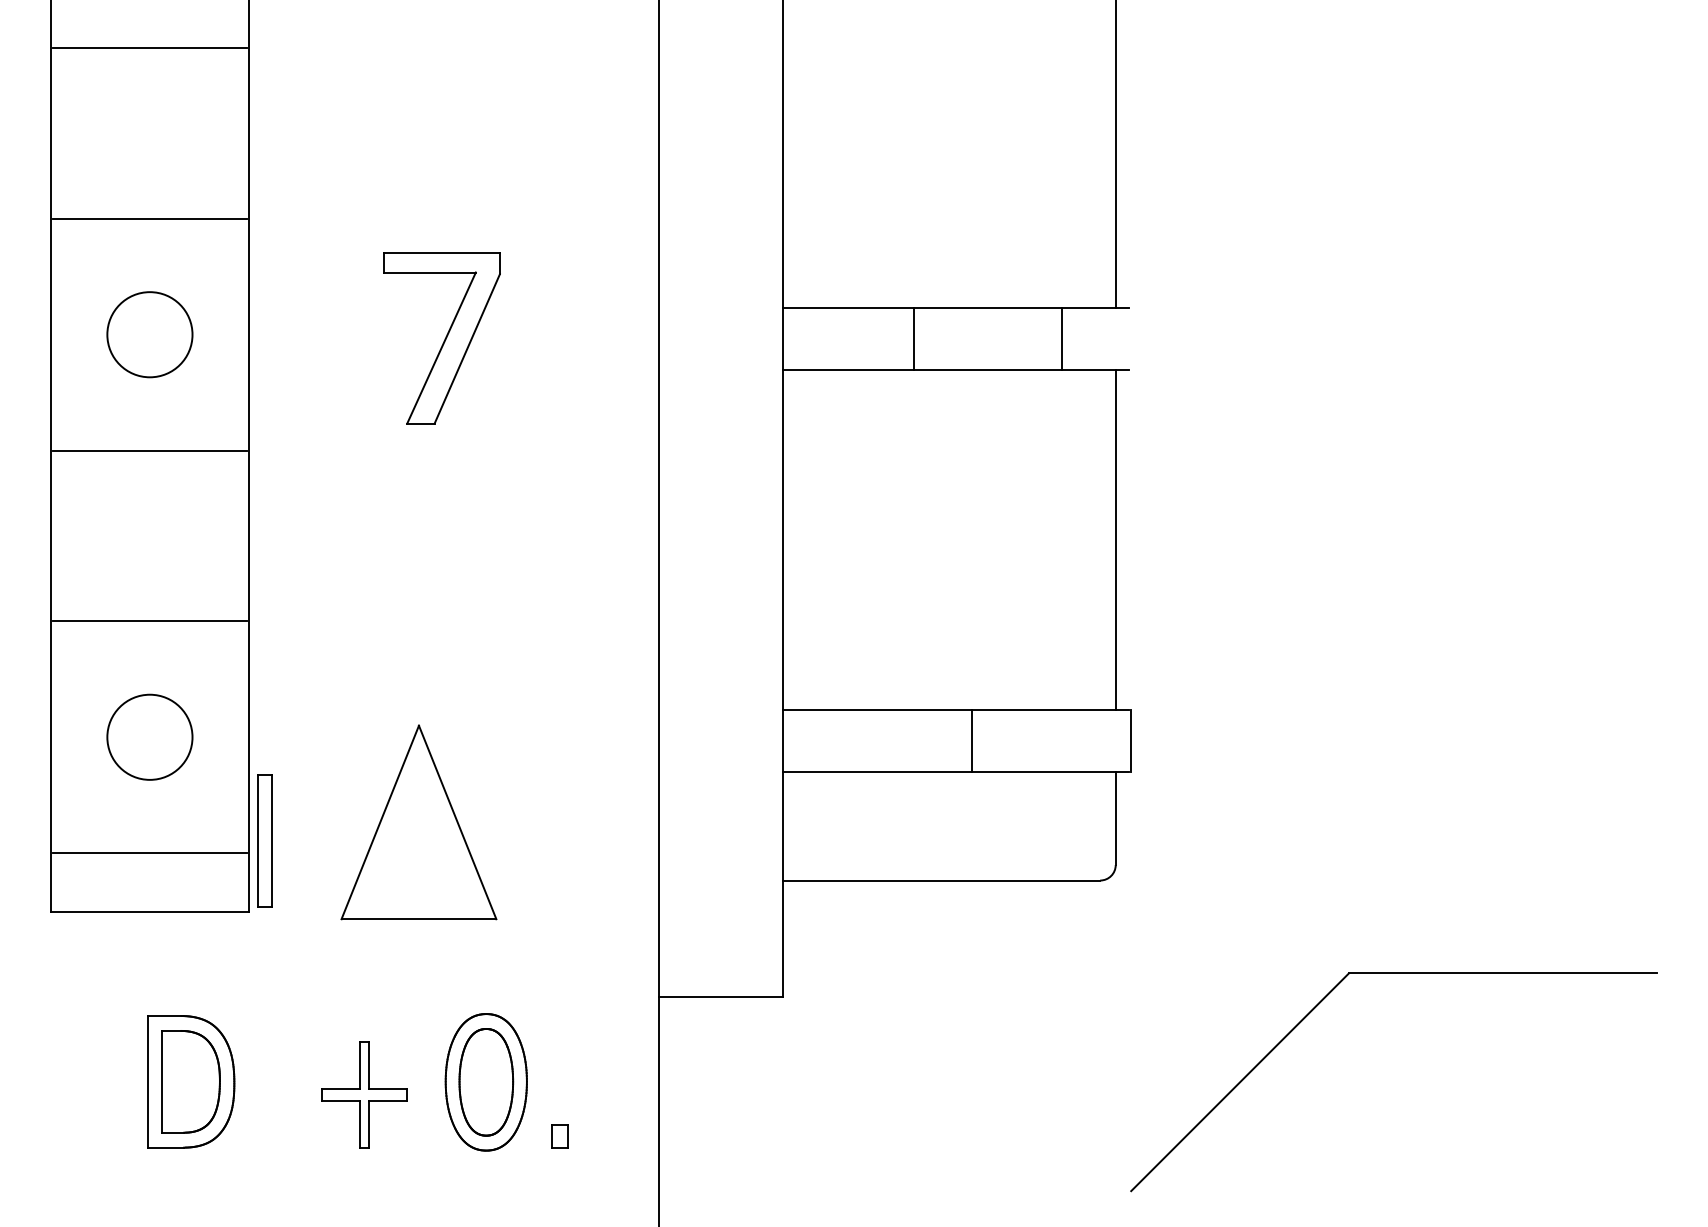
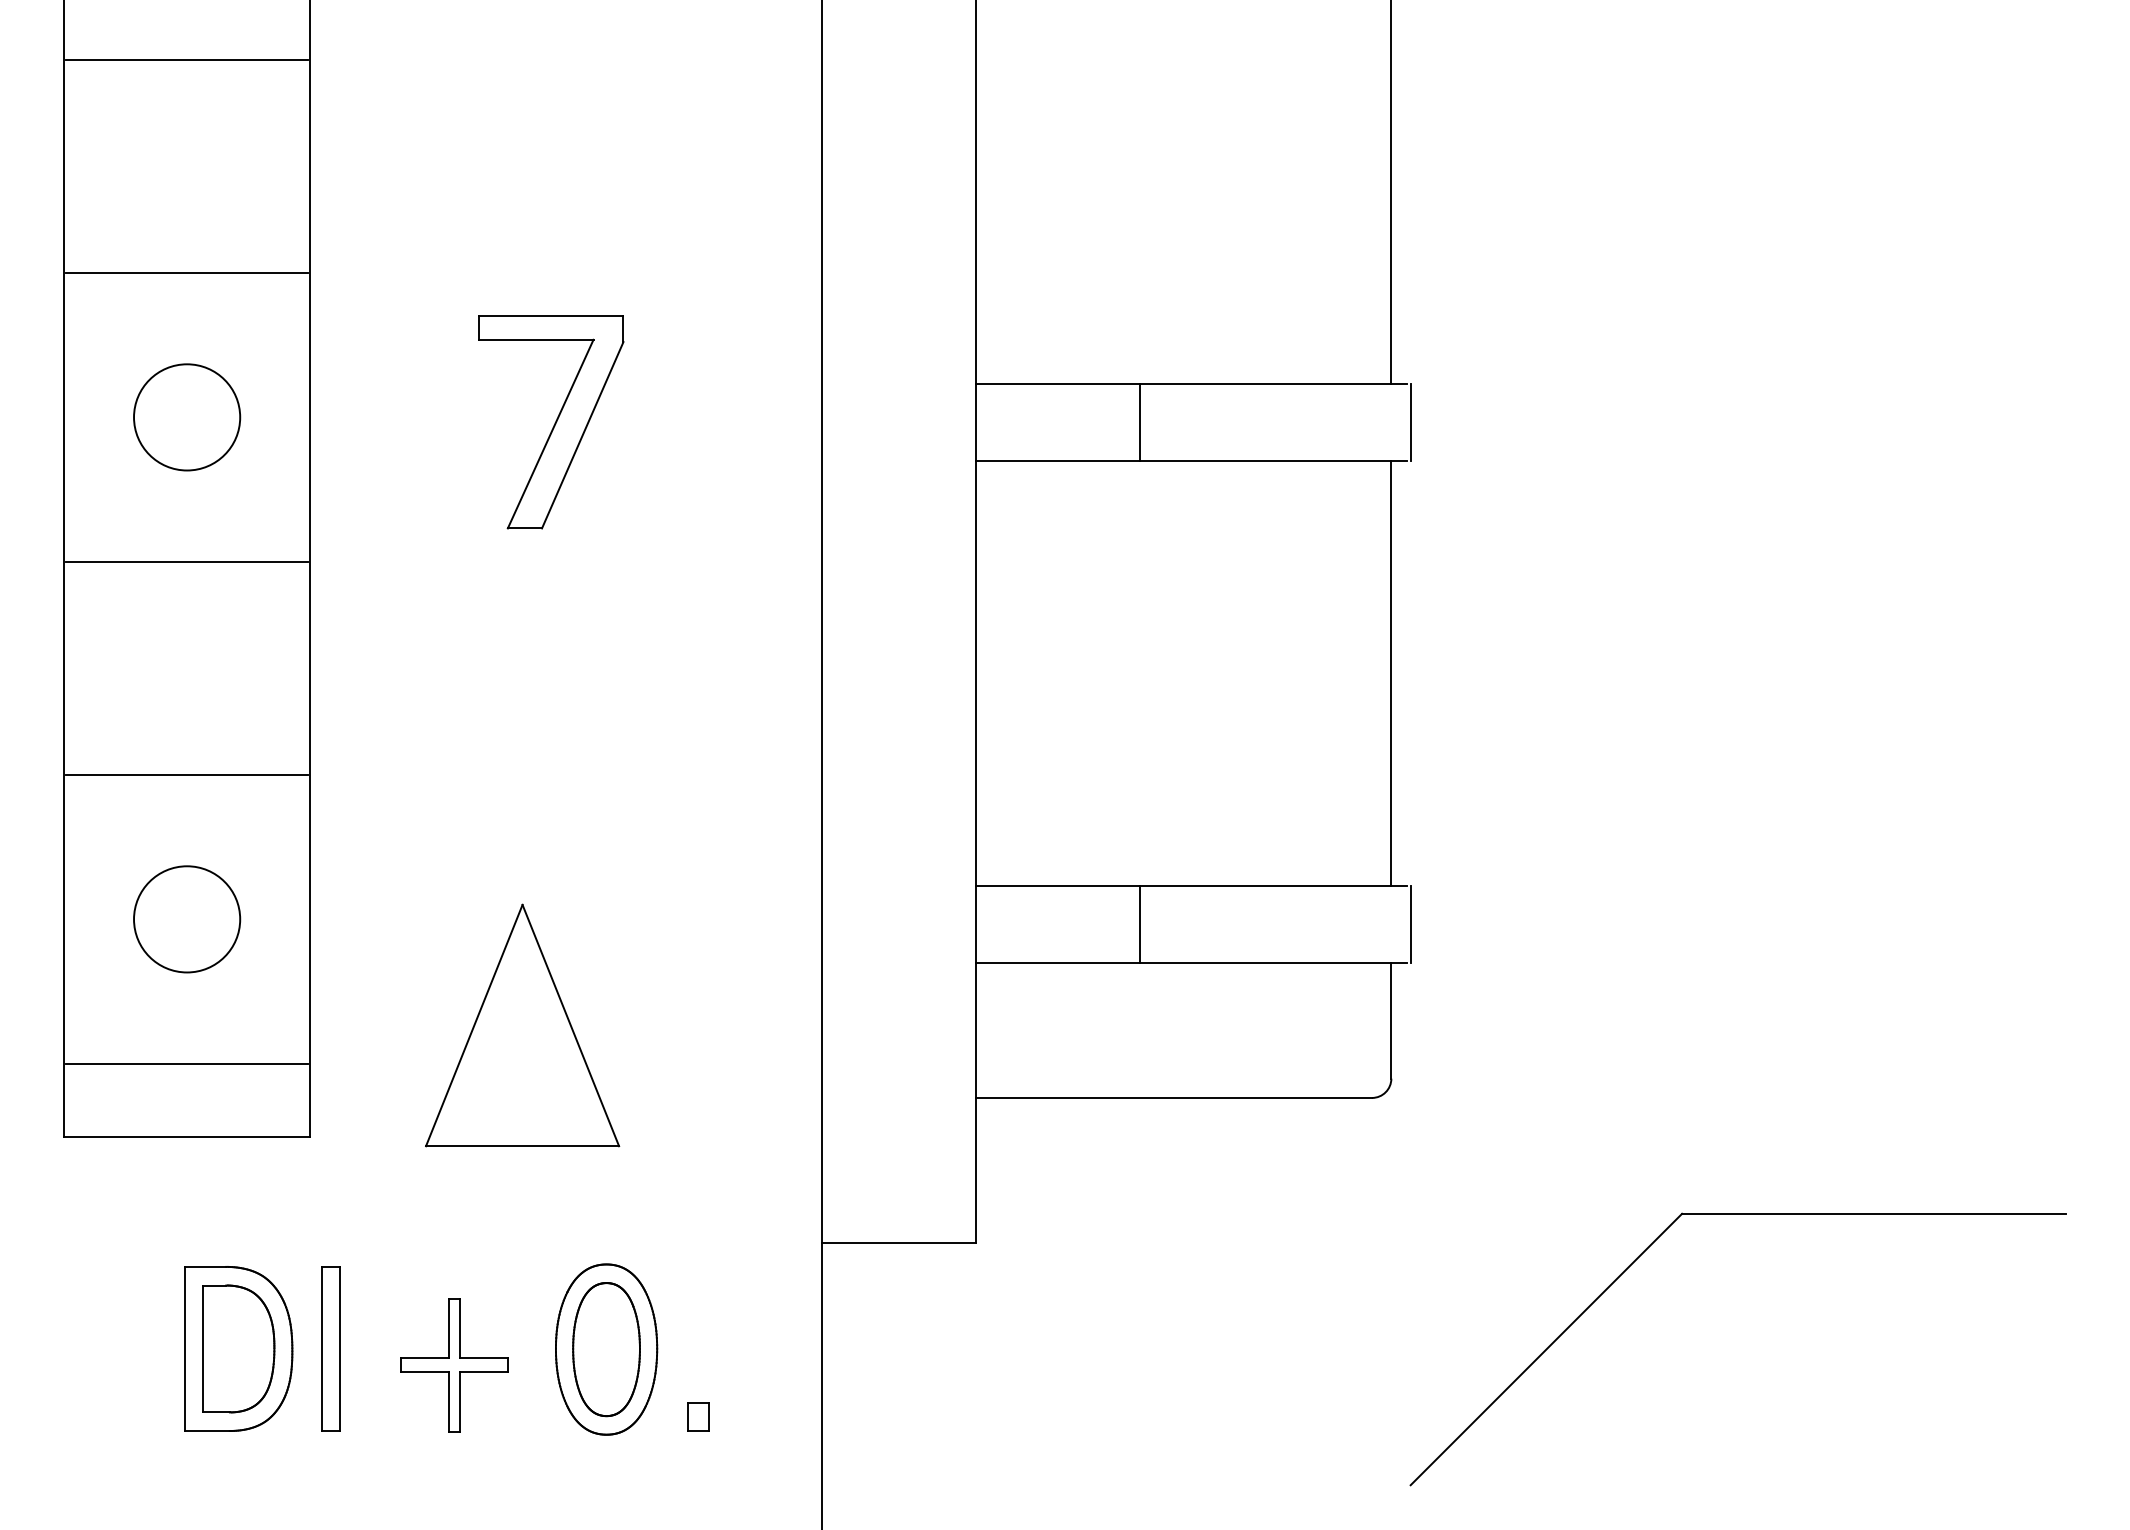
line: (1062, 338) -> (1411, 422), moved
line: (972, 741) -> (1140, 924), moved
part: (264, 840) -> (329, 1348), moved

